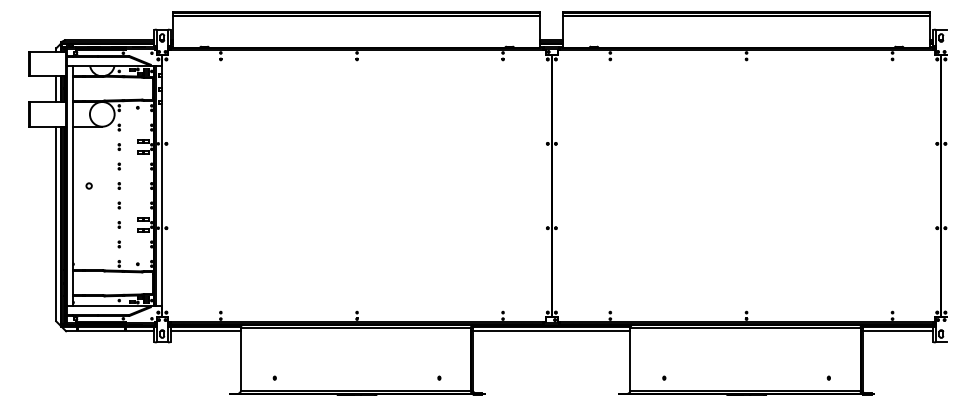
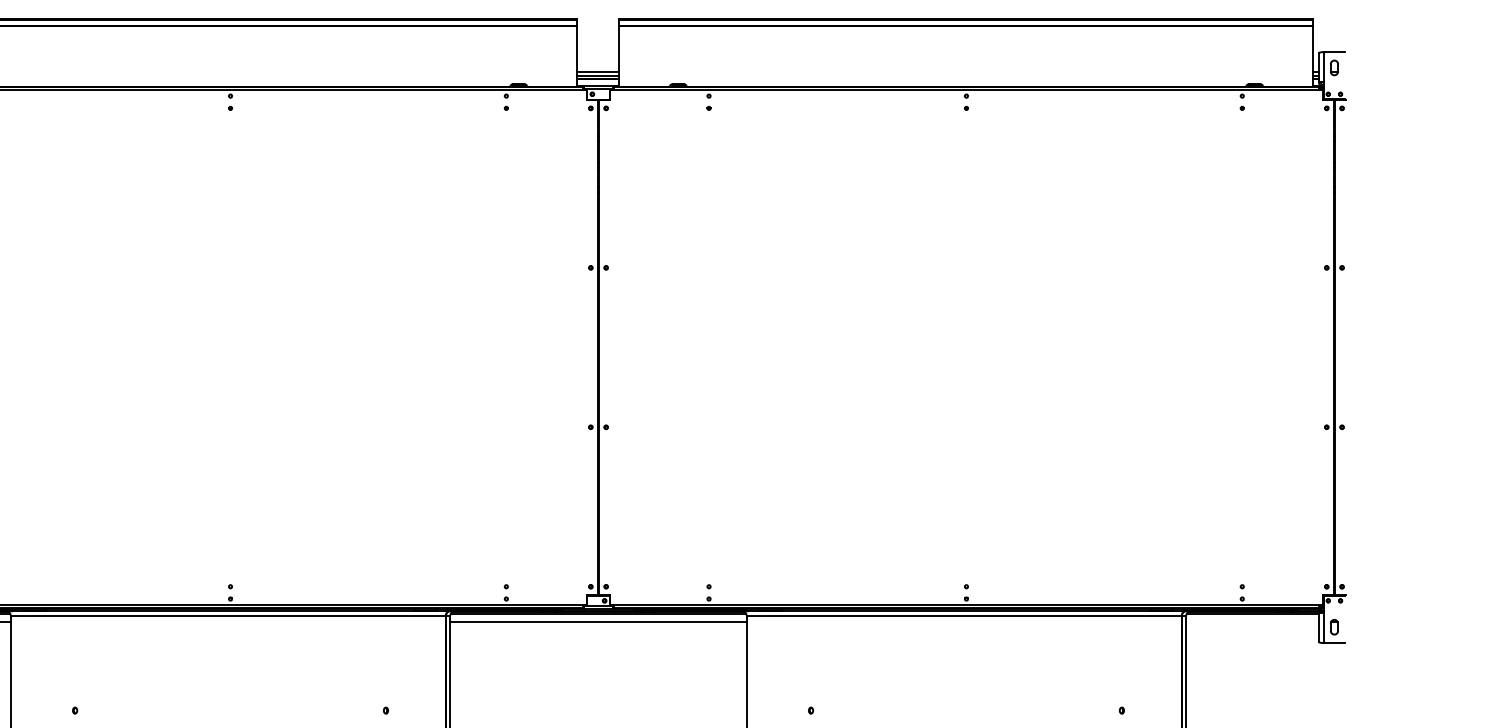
line: (897, 331) -> (1251, 622), removed

